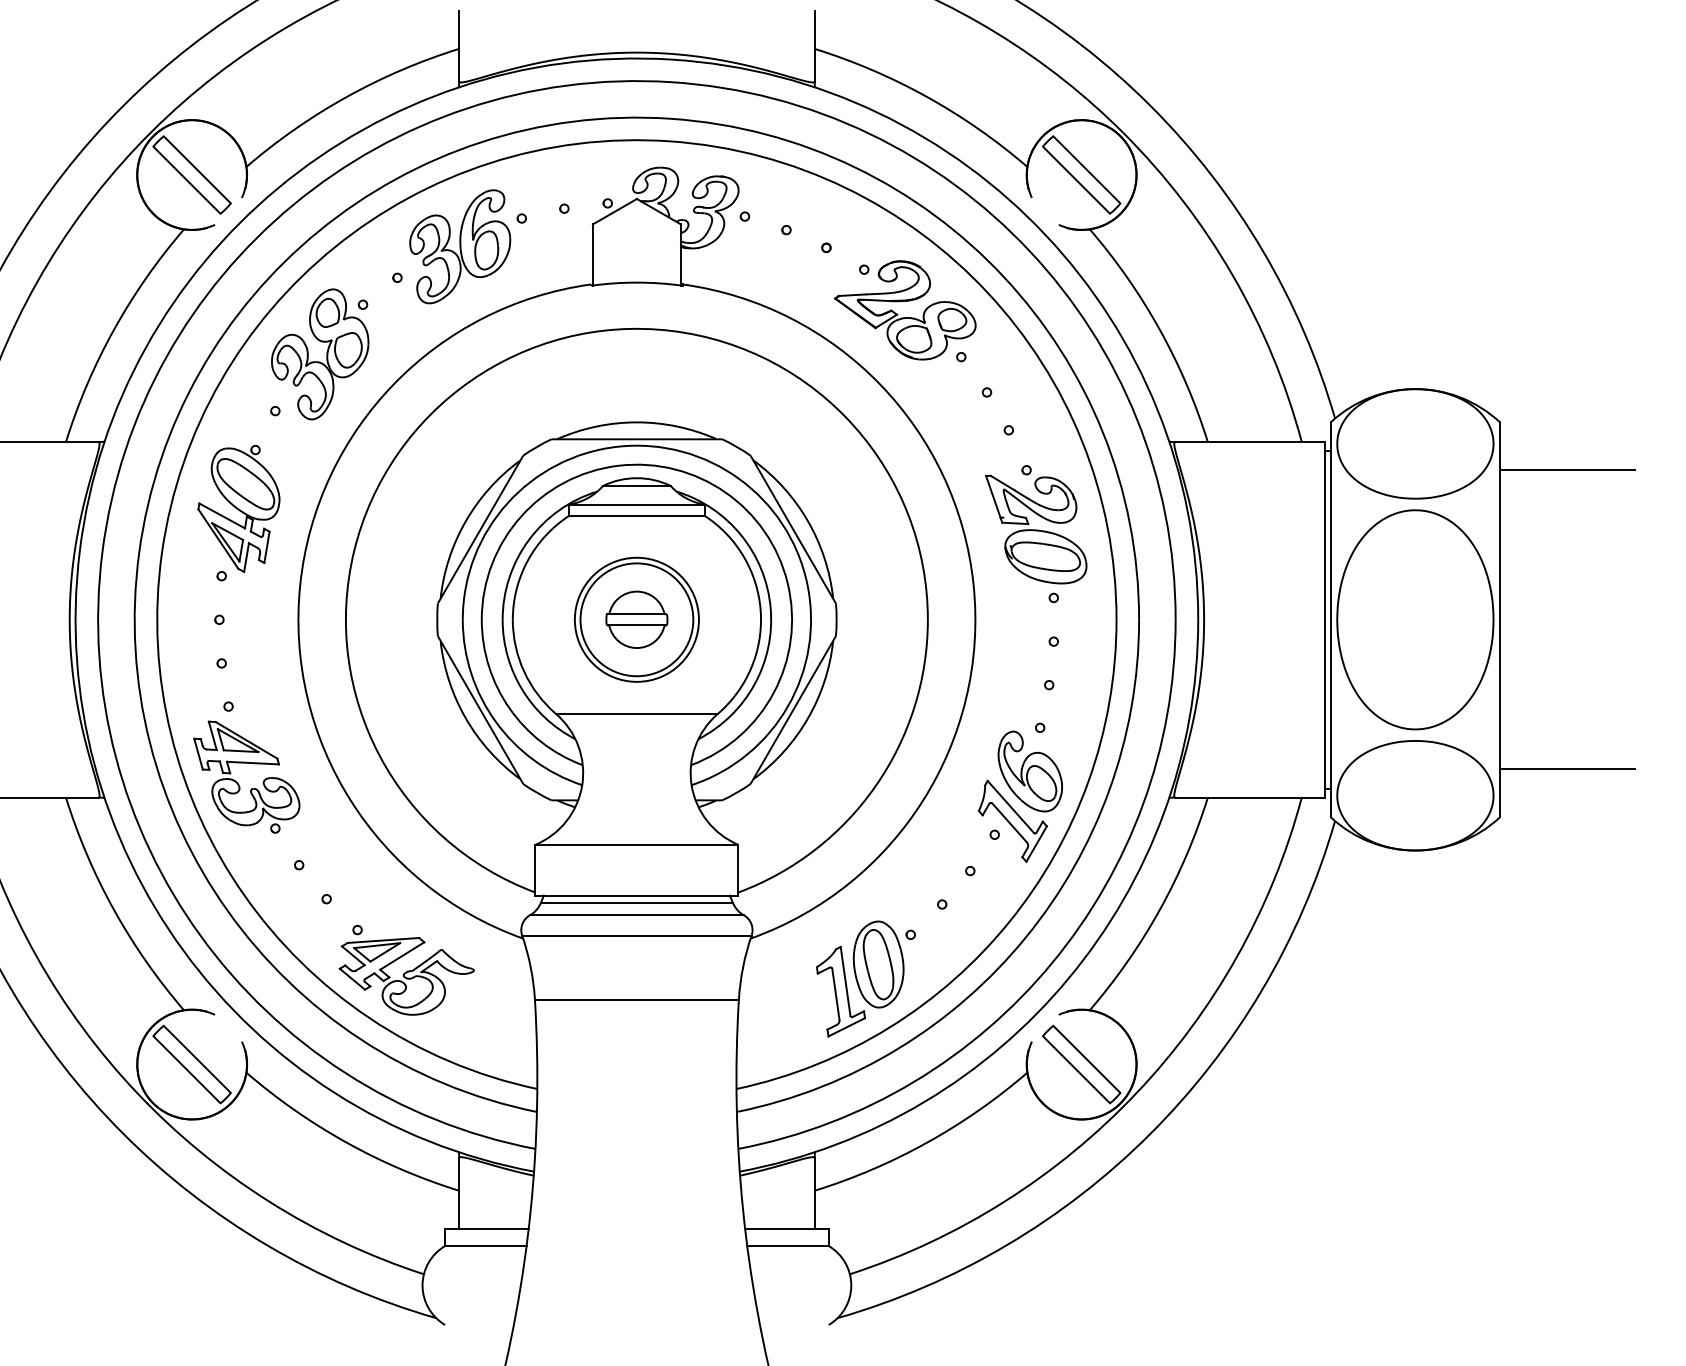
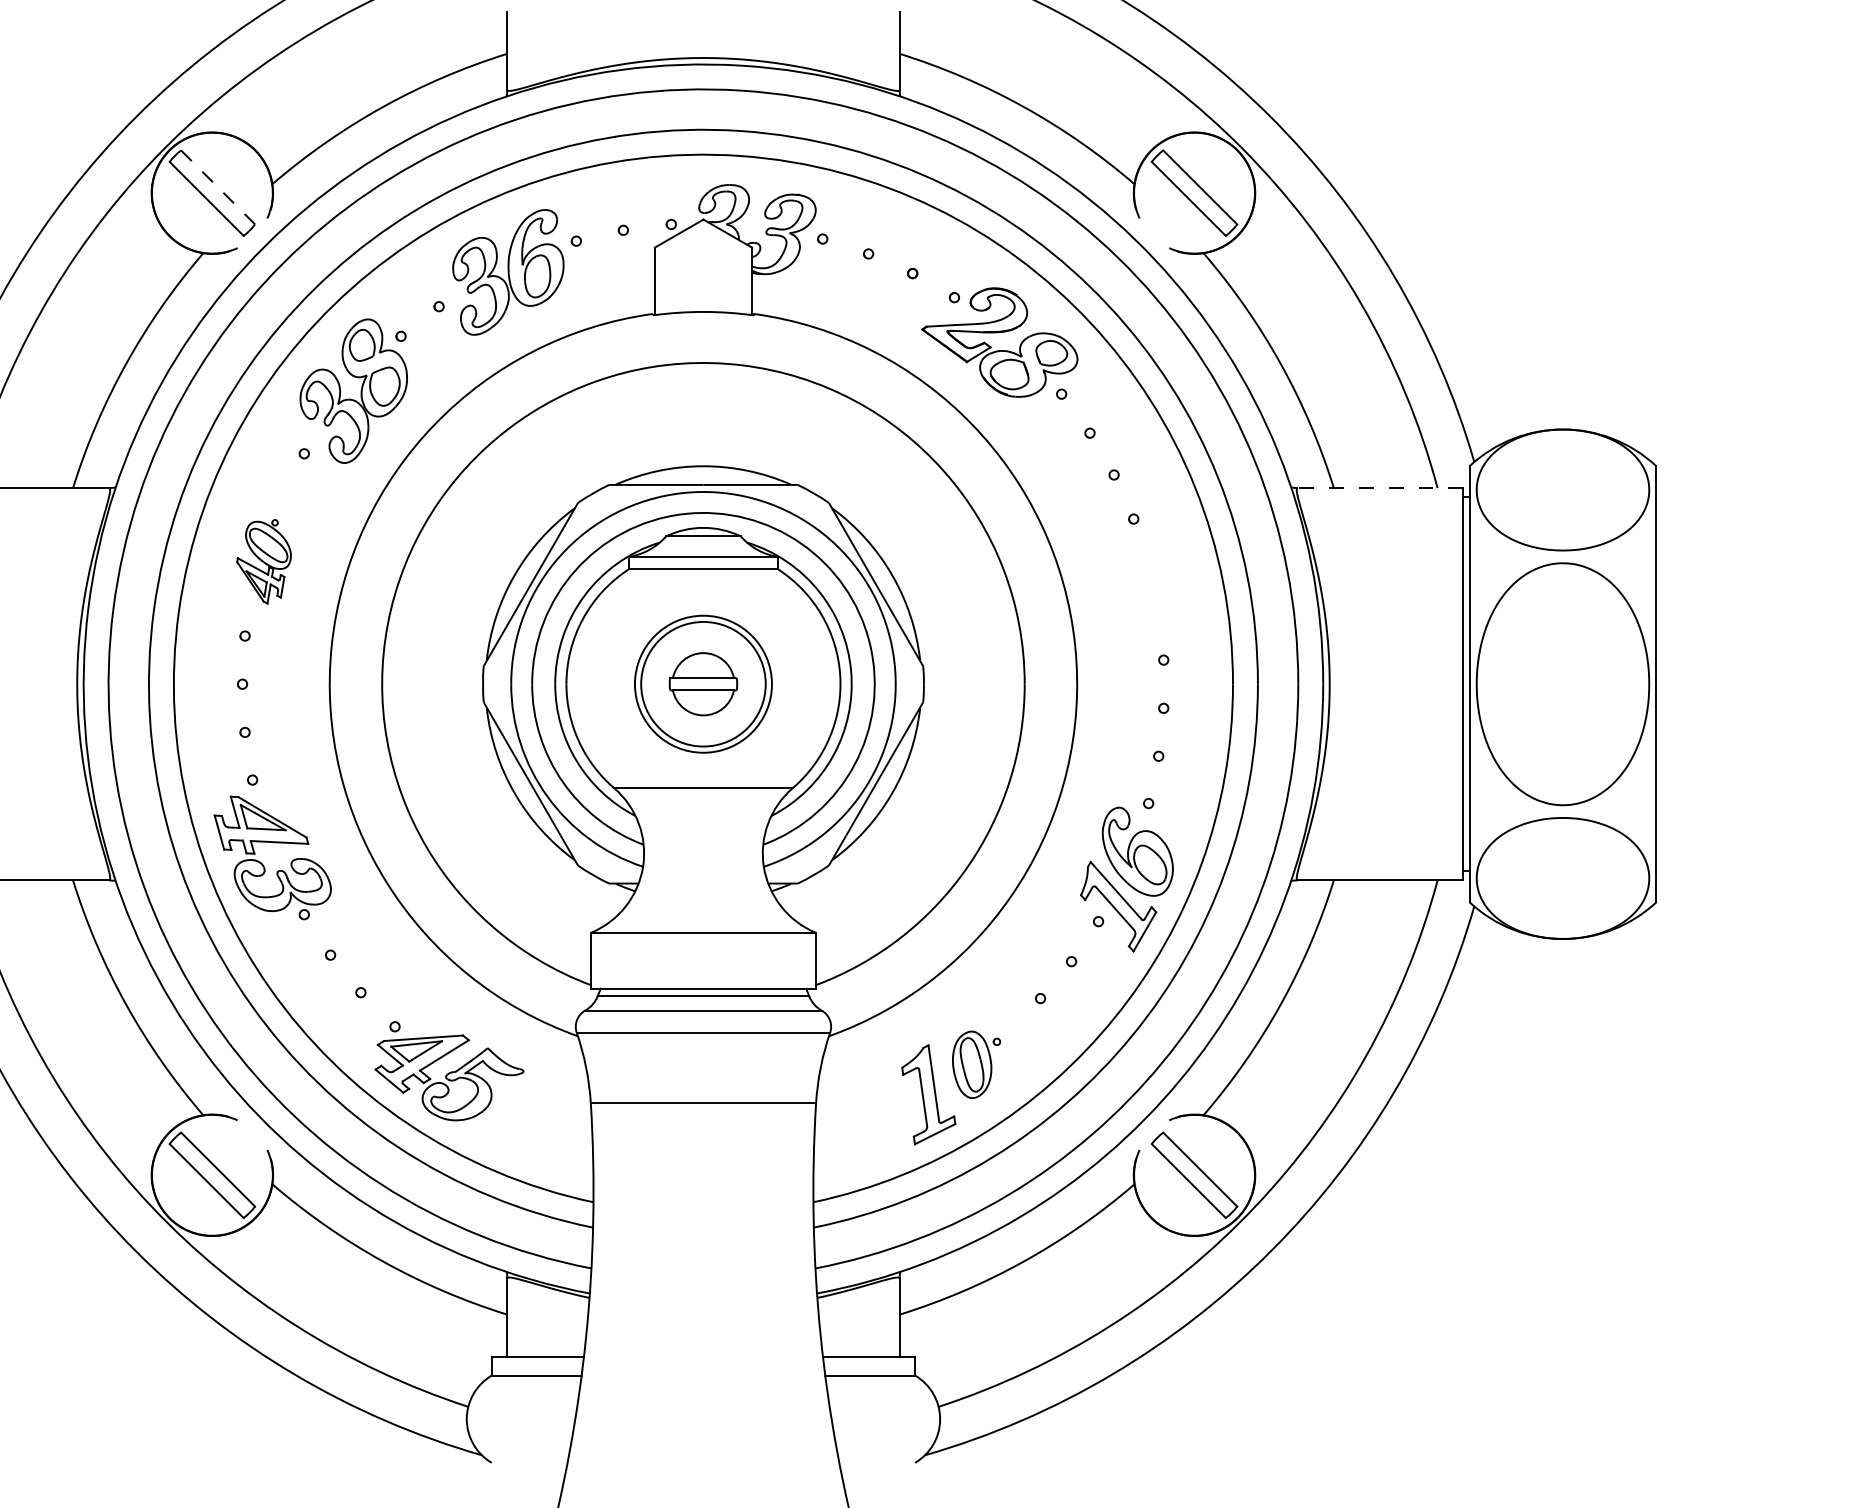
line: (197, 170) -> (218, 188), solid -> dashed
line: (1249, 442) -> (1379, 488), solid -> dashed
line: (1567, 470) -> (1730, 519), removed
part: (238, 508) -> (263, 561), size x0.6
part: (1036, 529) -> (1144, 584), removed
line: (1567, 769) -> (1730, 849), removed
part: (883, 964) -> (975, 1064), size x0.7

